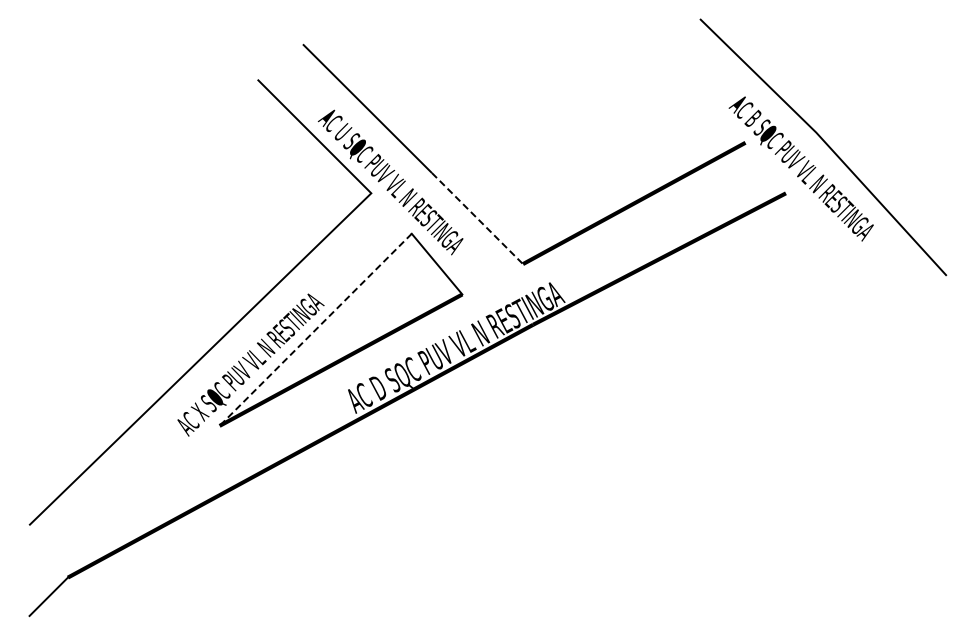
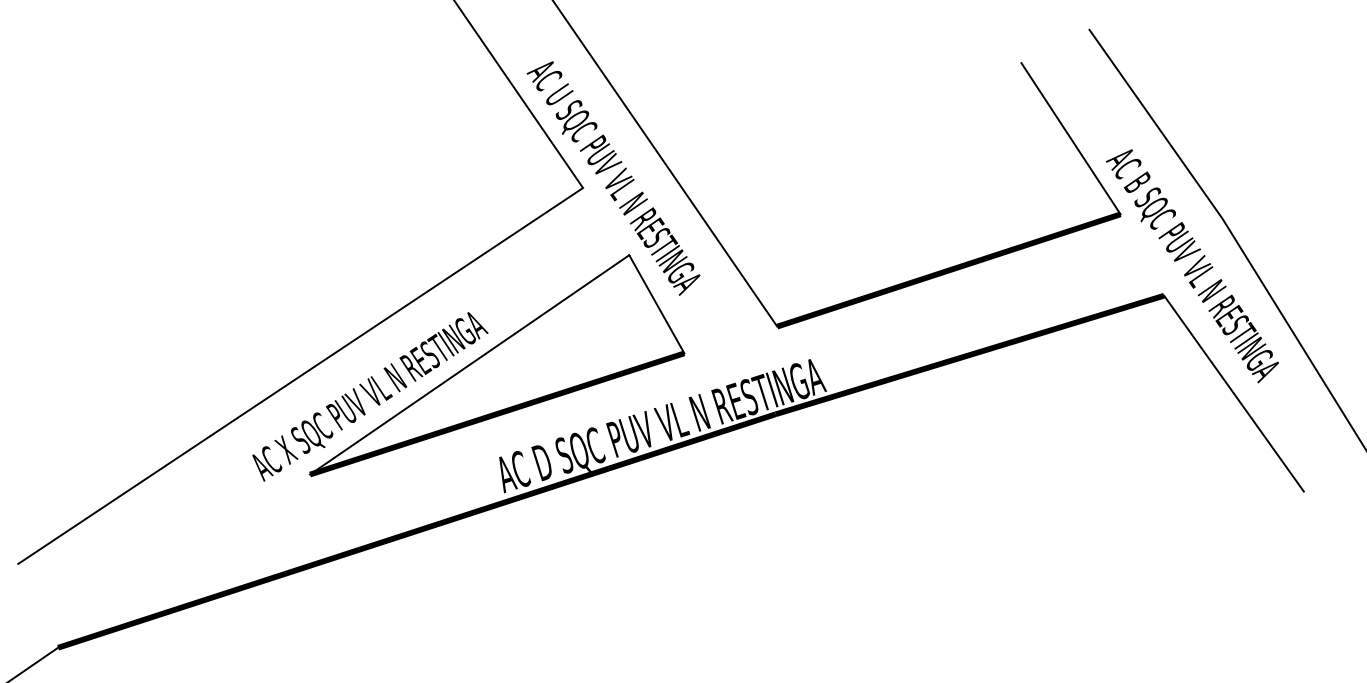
line: (701, 96) -> (1070, 138), added
line: (477, 218) -> (725, 250), dashed -> solid
line: (846, 251) -> (1233, 392), added
line: (315, 329) -> (469, 364), dashed -> solid

